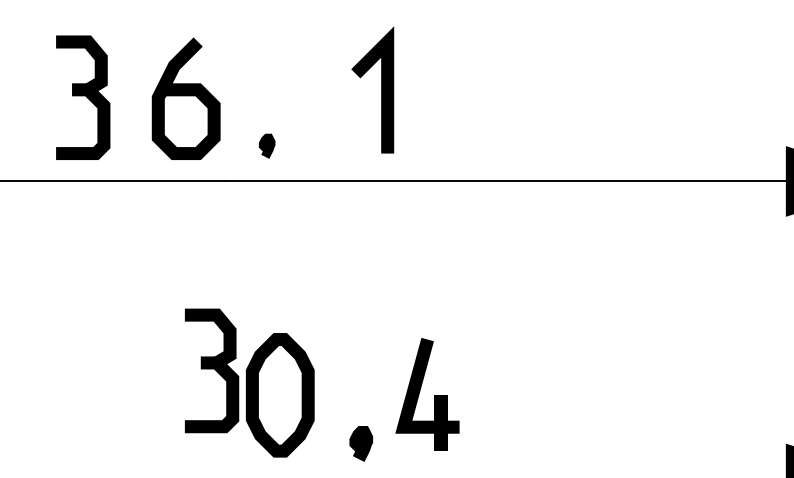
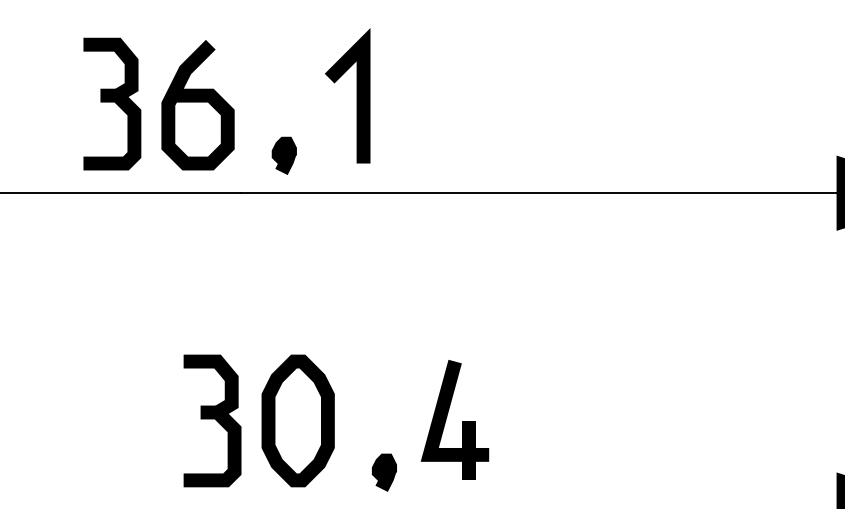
line: (381, 89) -> (356, 95), moved
part: (83, 97) -> (112, 103), moved
part: (266, 146) -> (283, 155), size x1.43
part: (211, 370) -> (212, 420), moved

